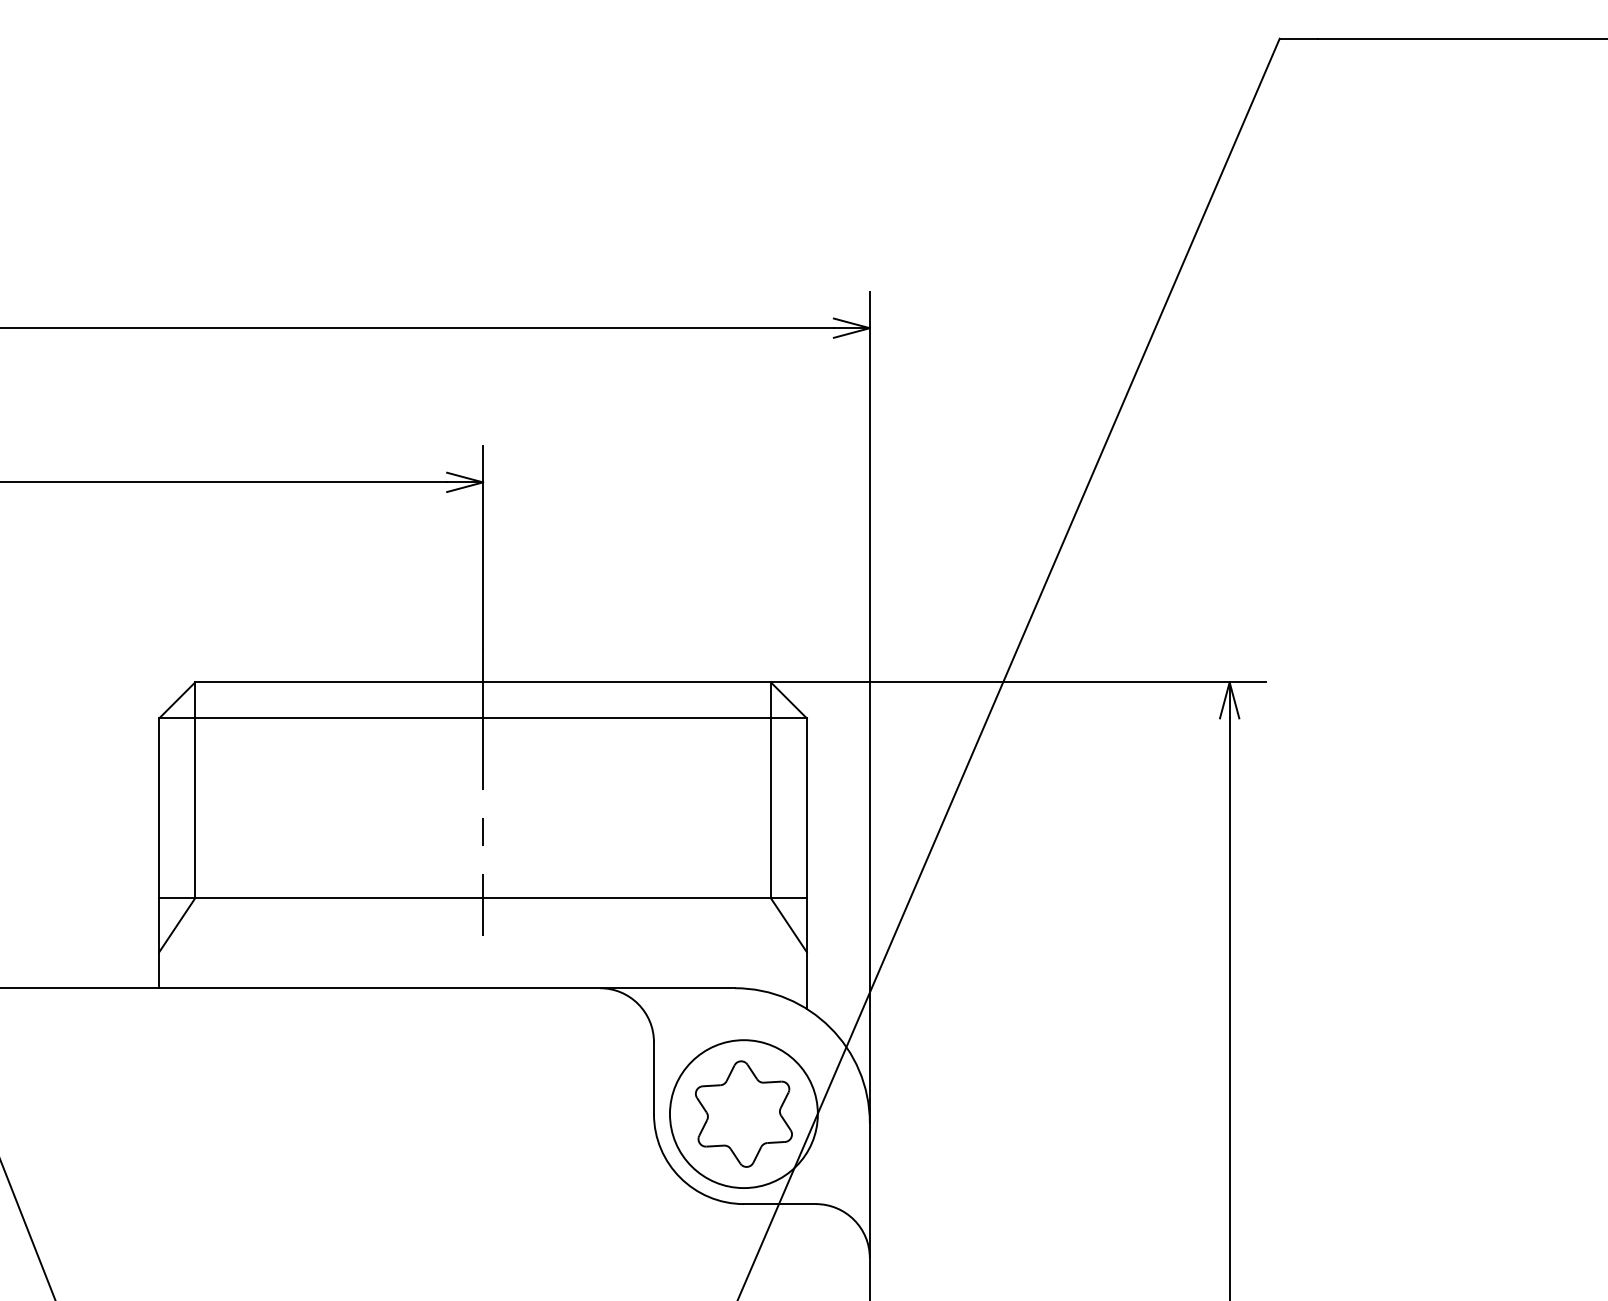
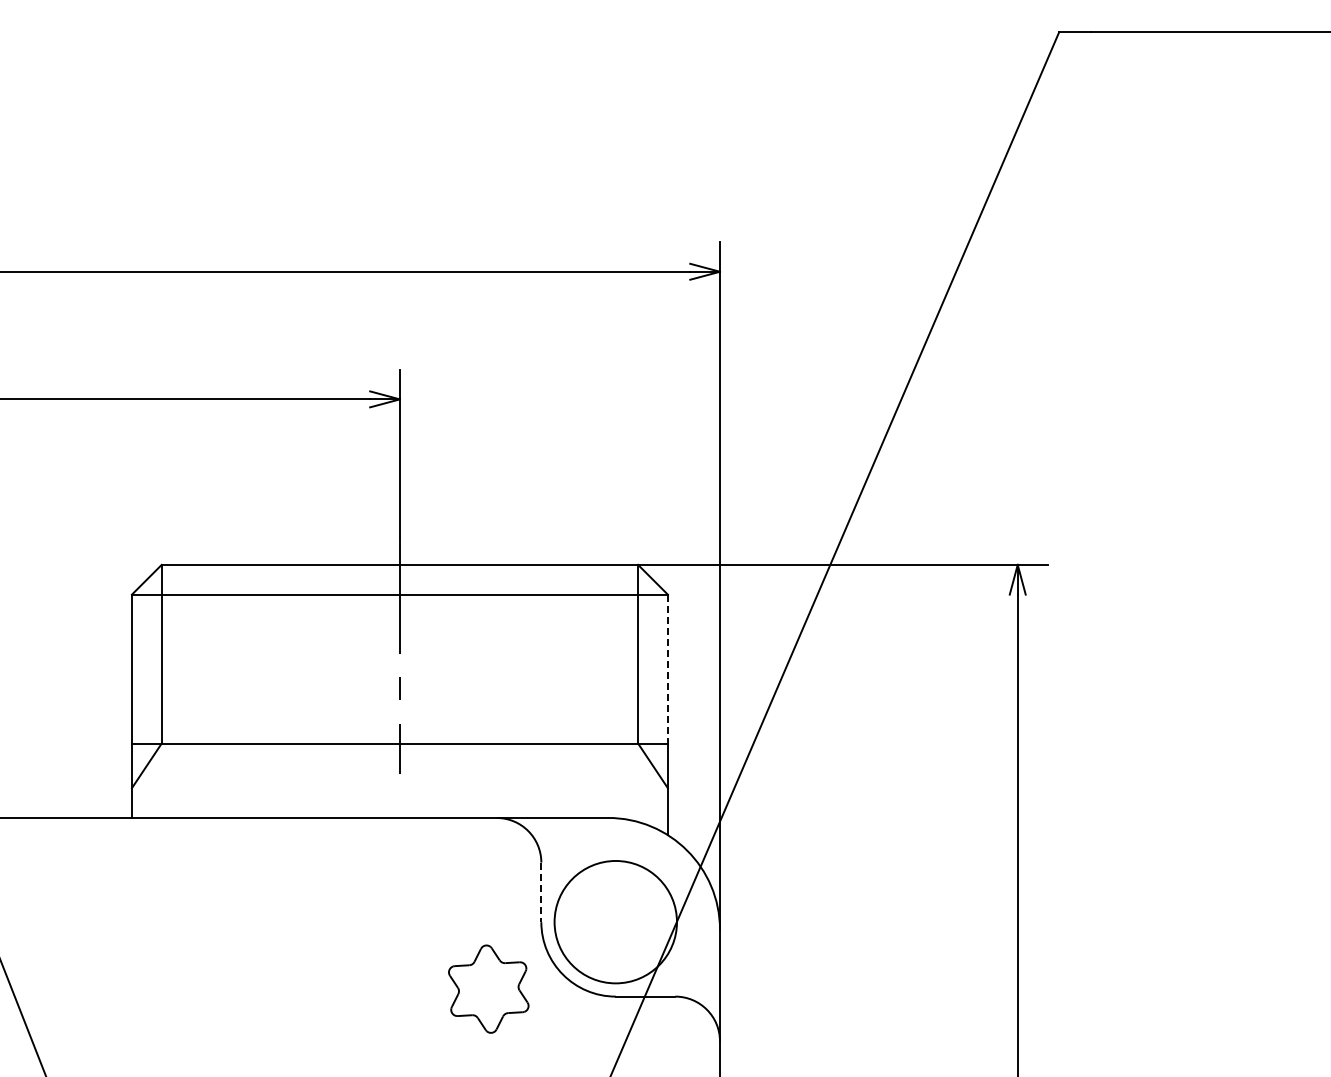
line: (806, 808) -> (667, 669), solid -> dashed
line: (654, 1078) -> (541, 892), solid -> dashed
part: (743, 1113) -> (488, 988), moved

